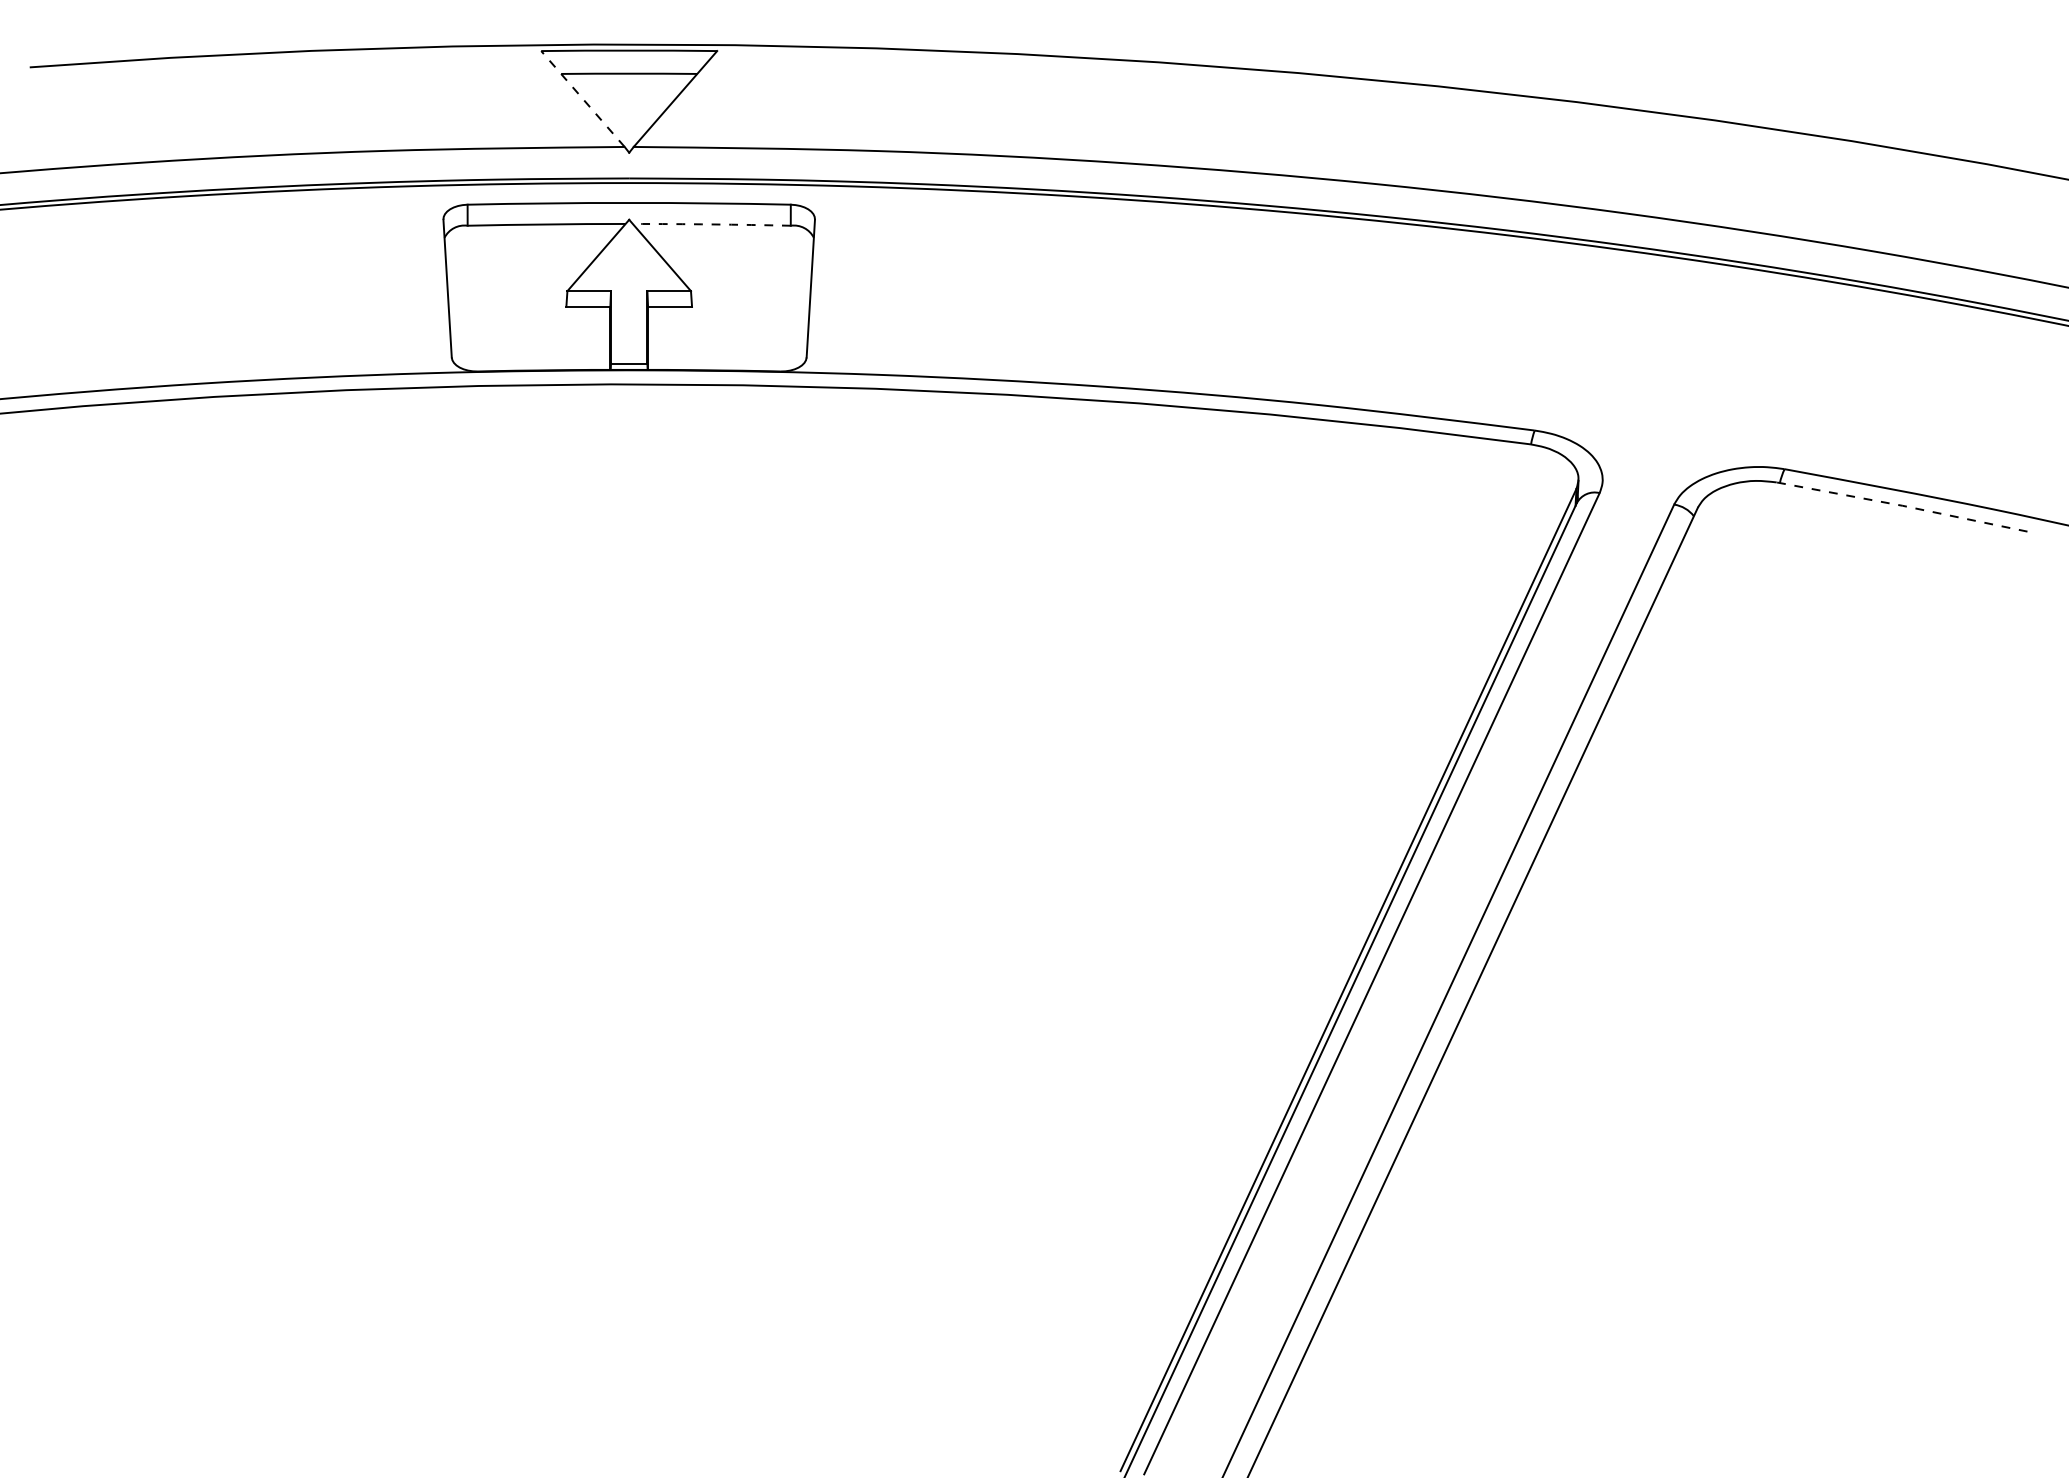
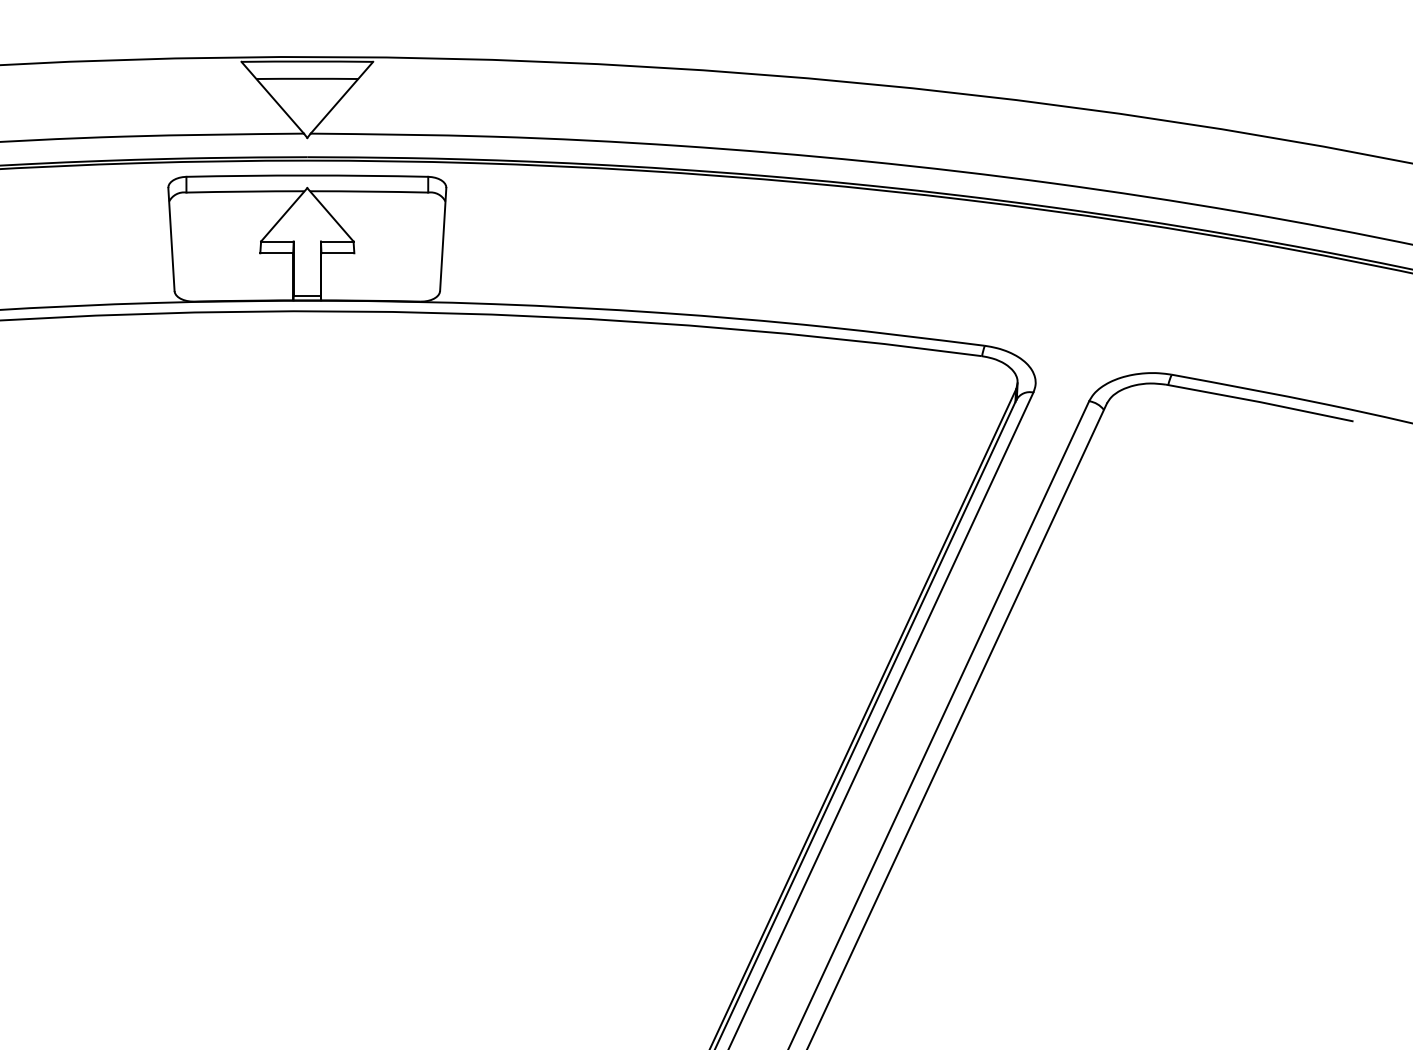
line: (582, 99) -> (272, 98), dashed -> solid
arc: (711, 224) -> (368, 191), dashed -> solid
line: (1902, 505) -> (1260, 401), dashed -> solid

